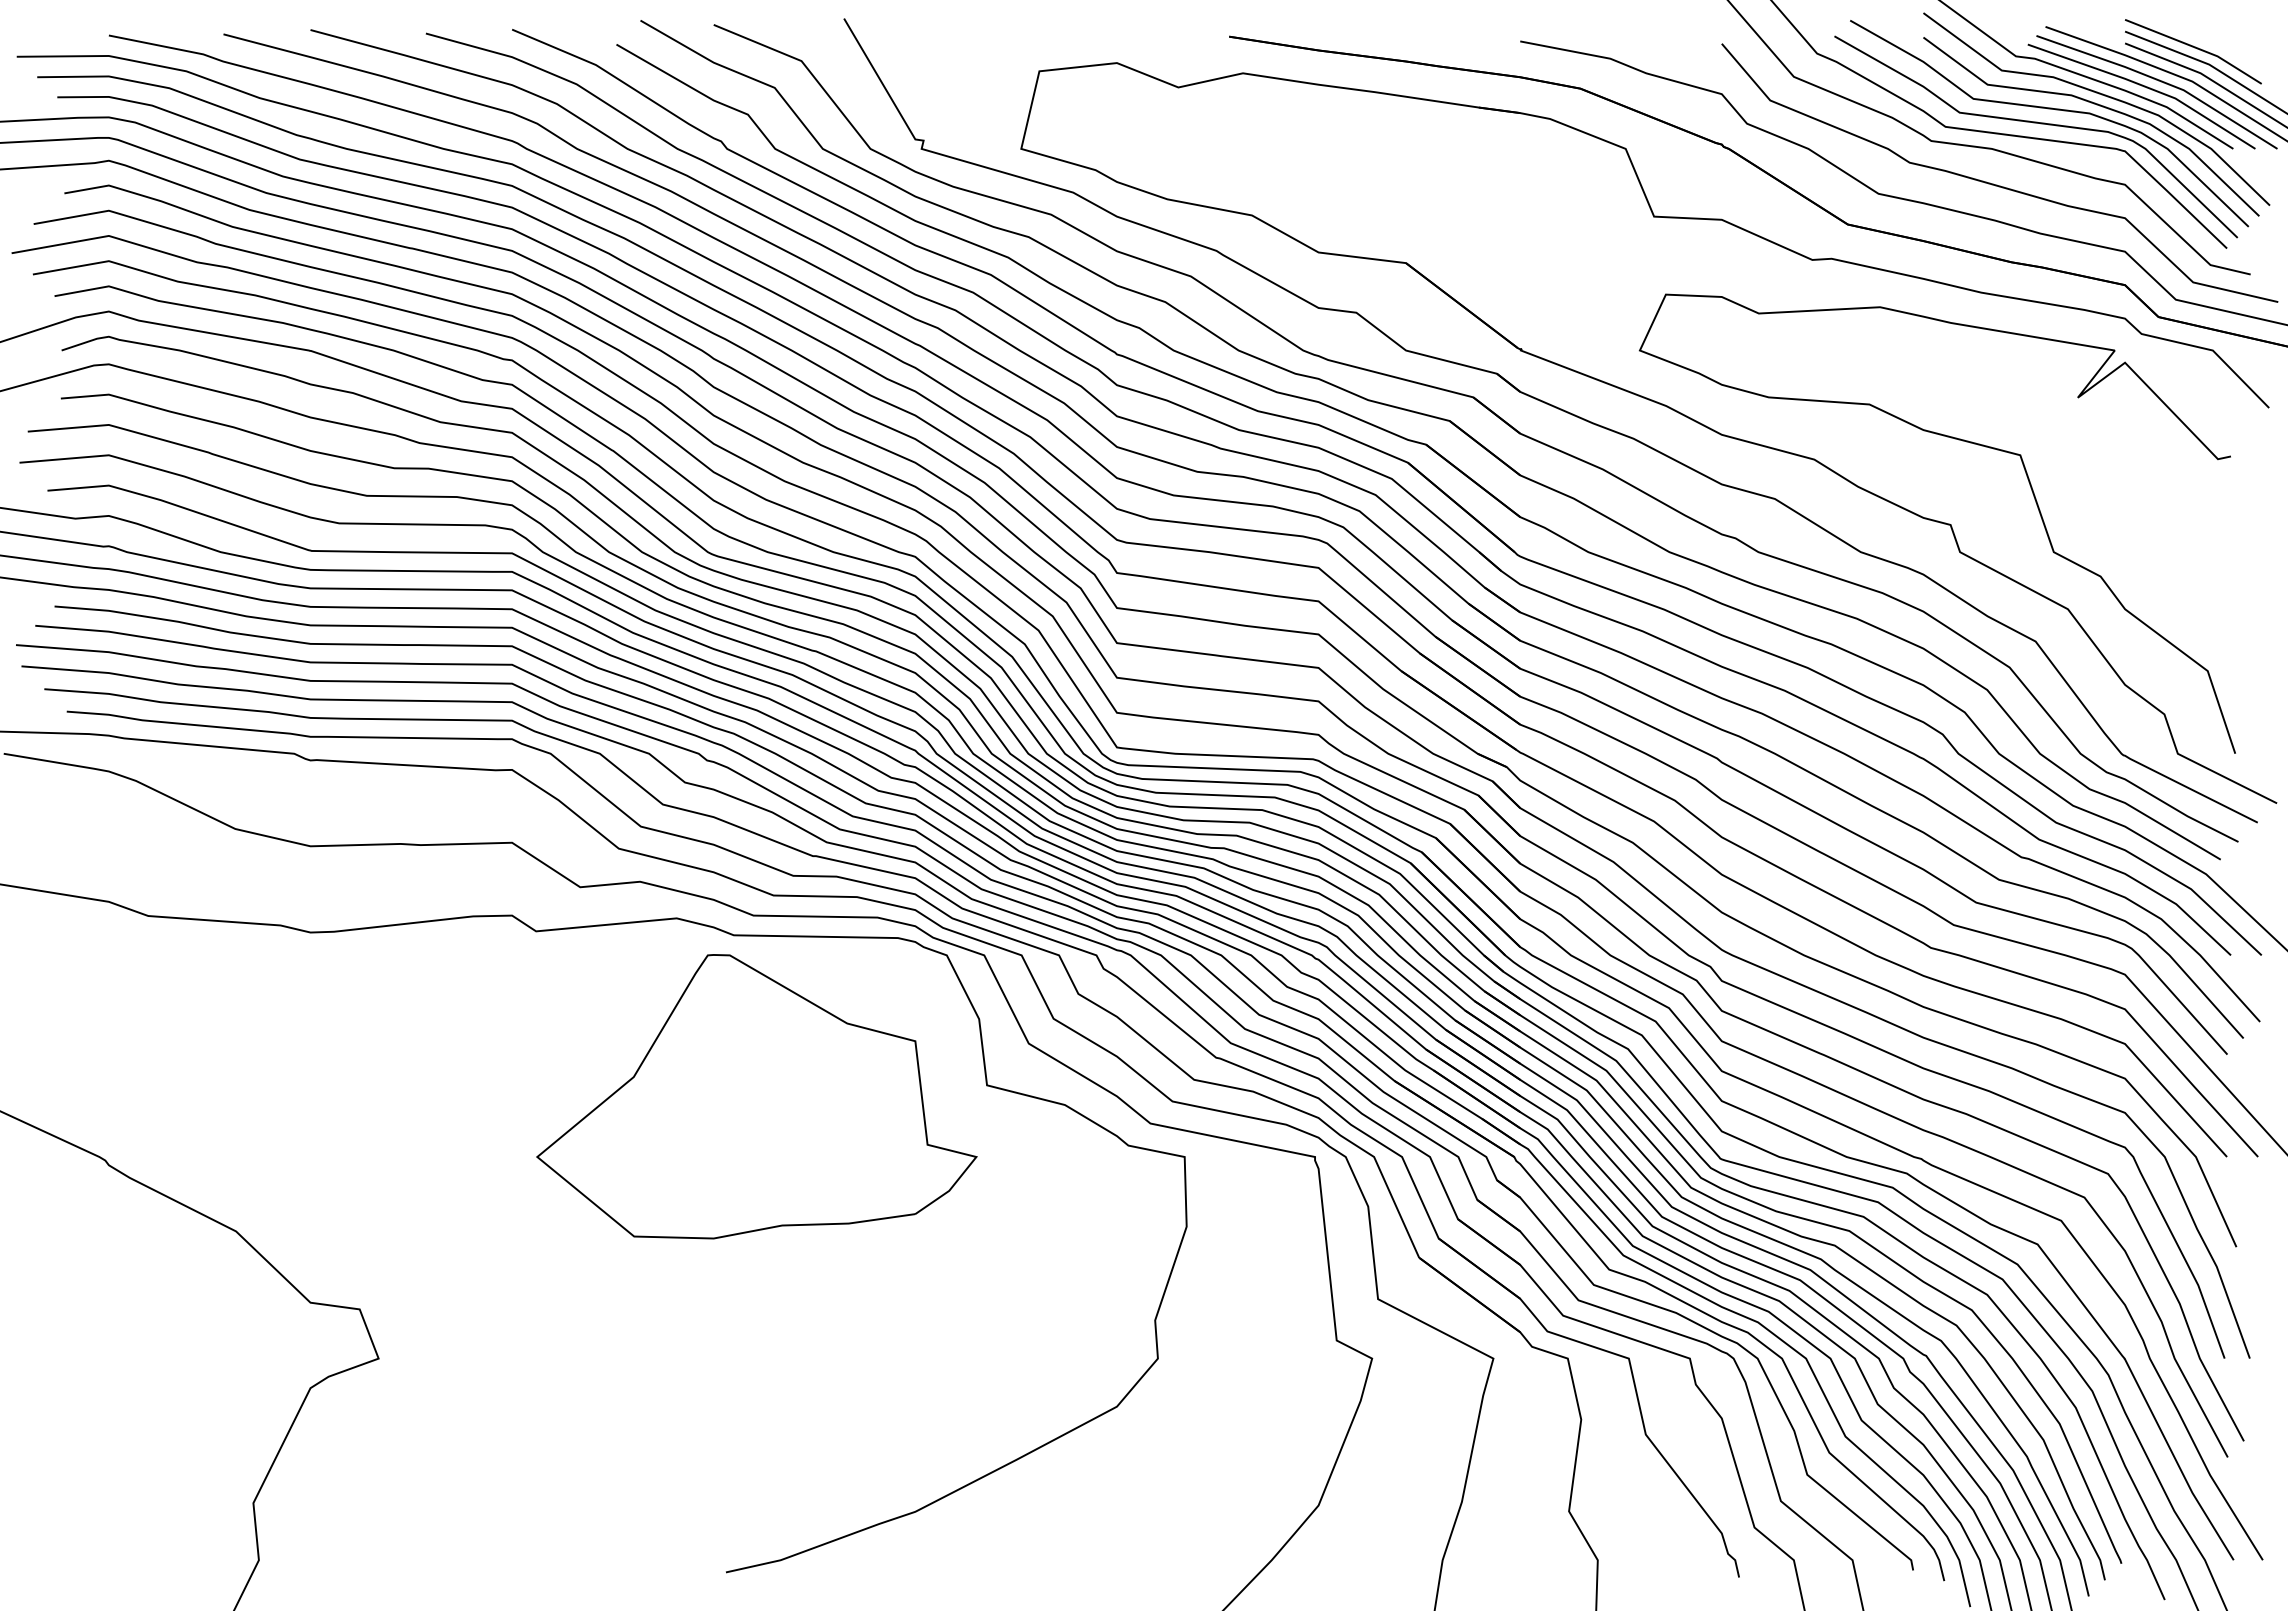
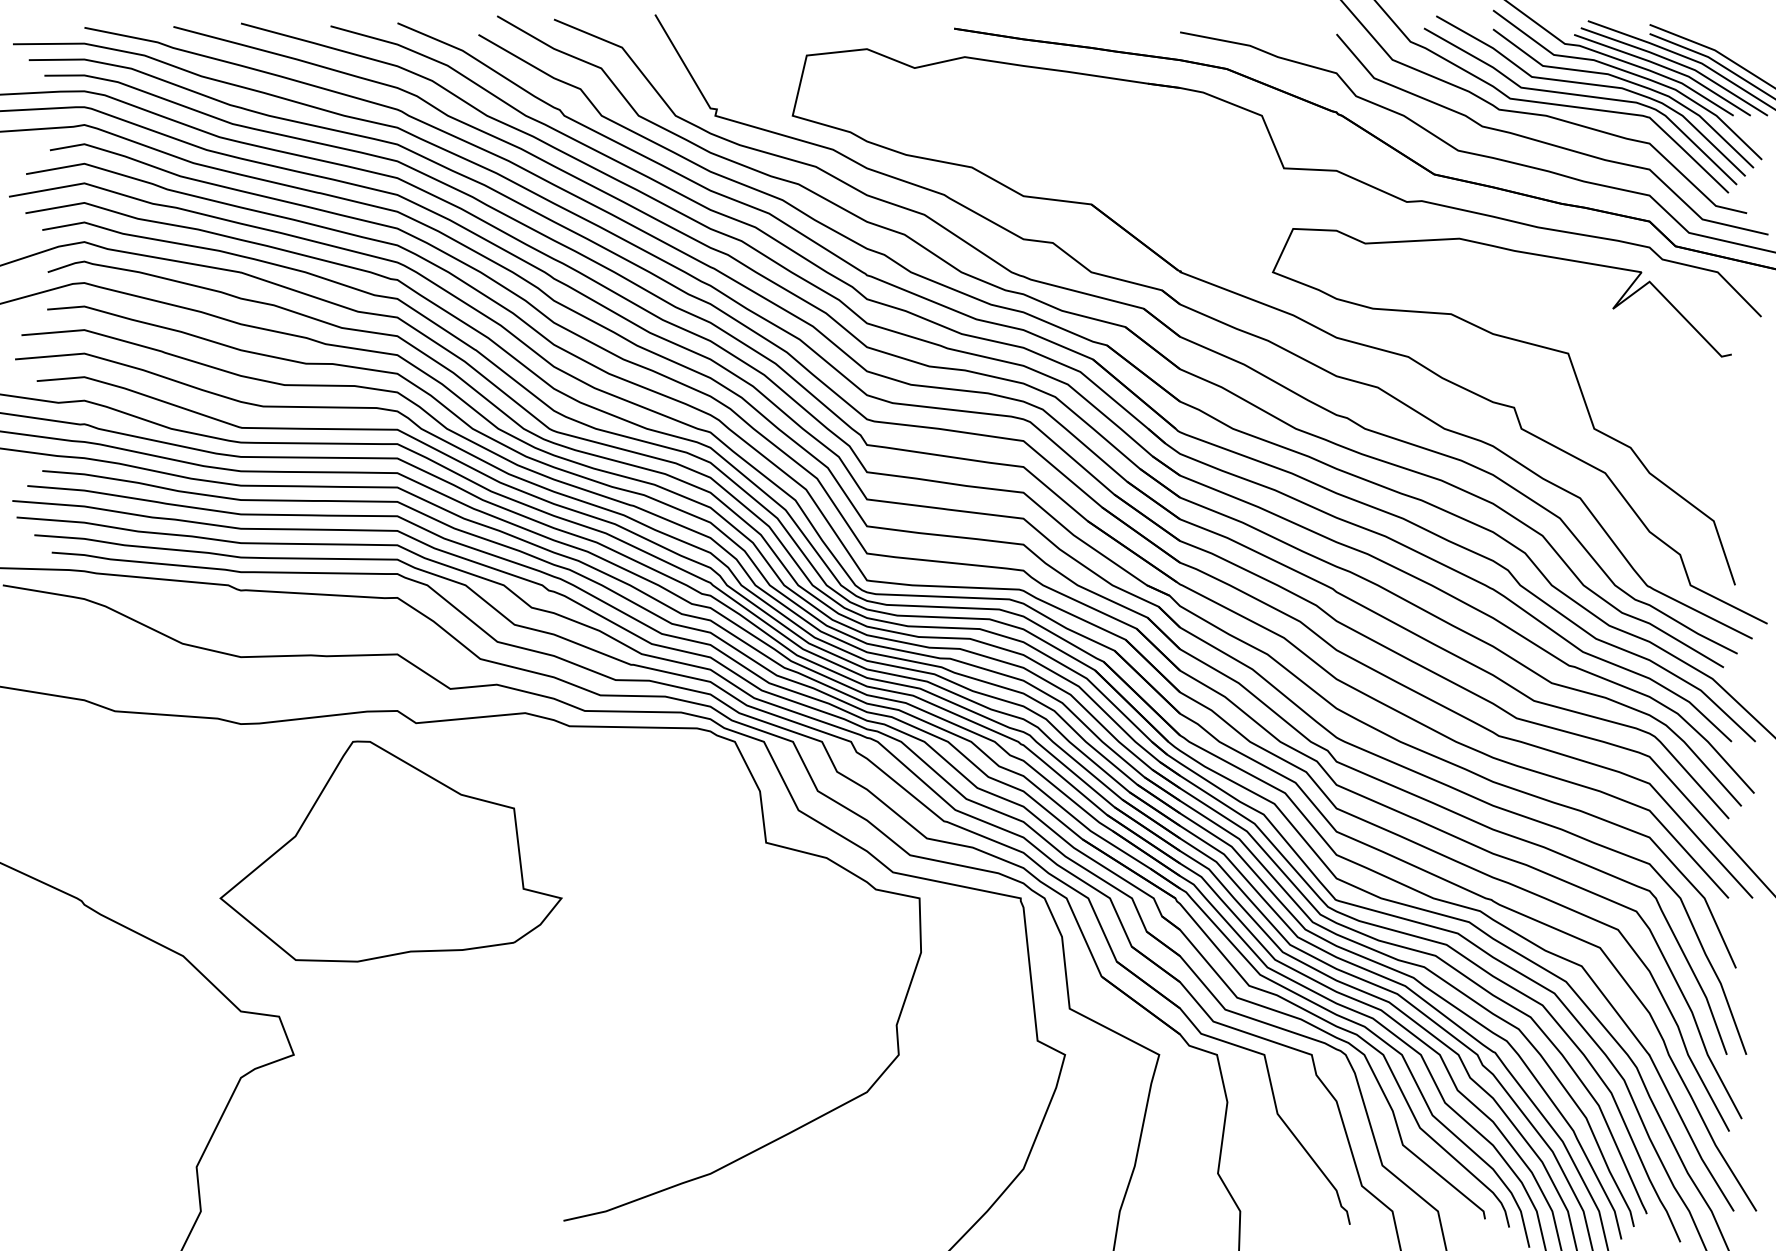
line: (2194, 48) -> (1703, 37), removed
part: (756, 1096) -> (390, 851), moved

